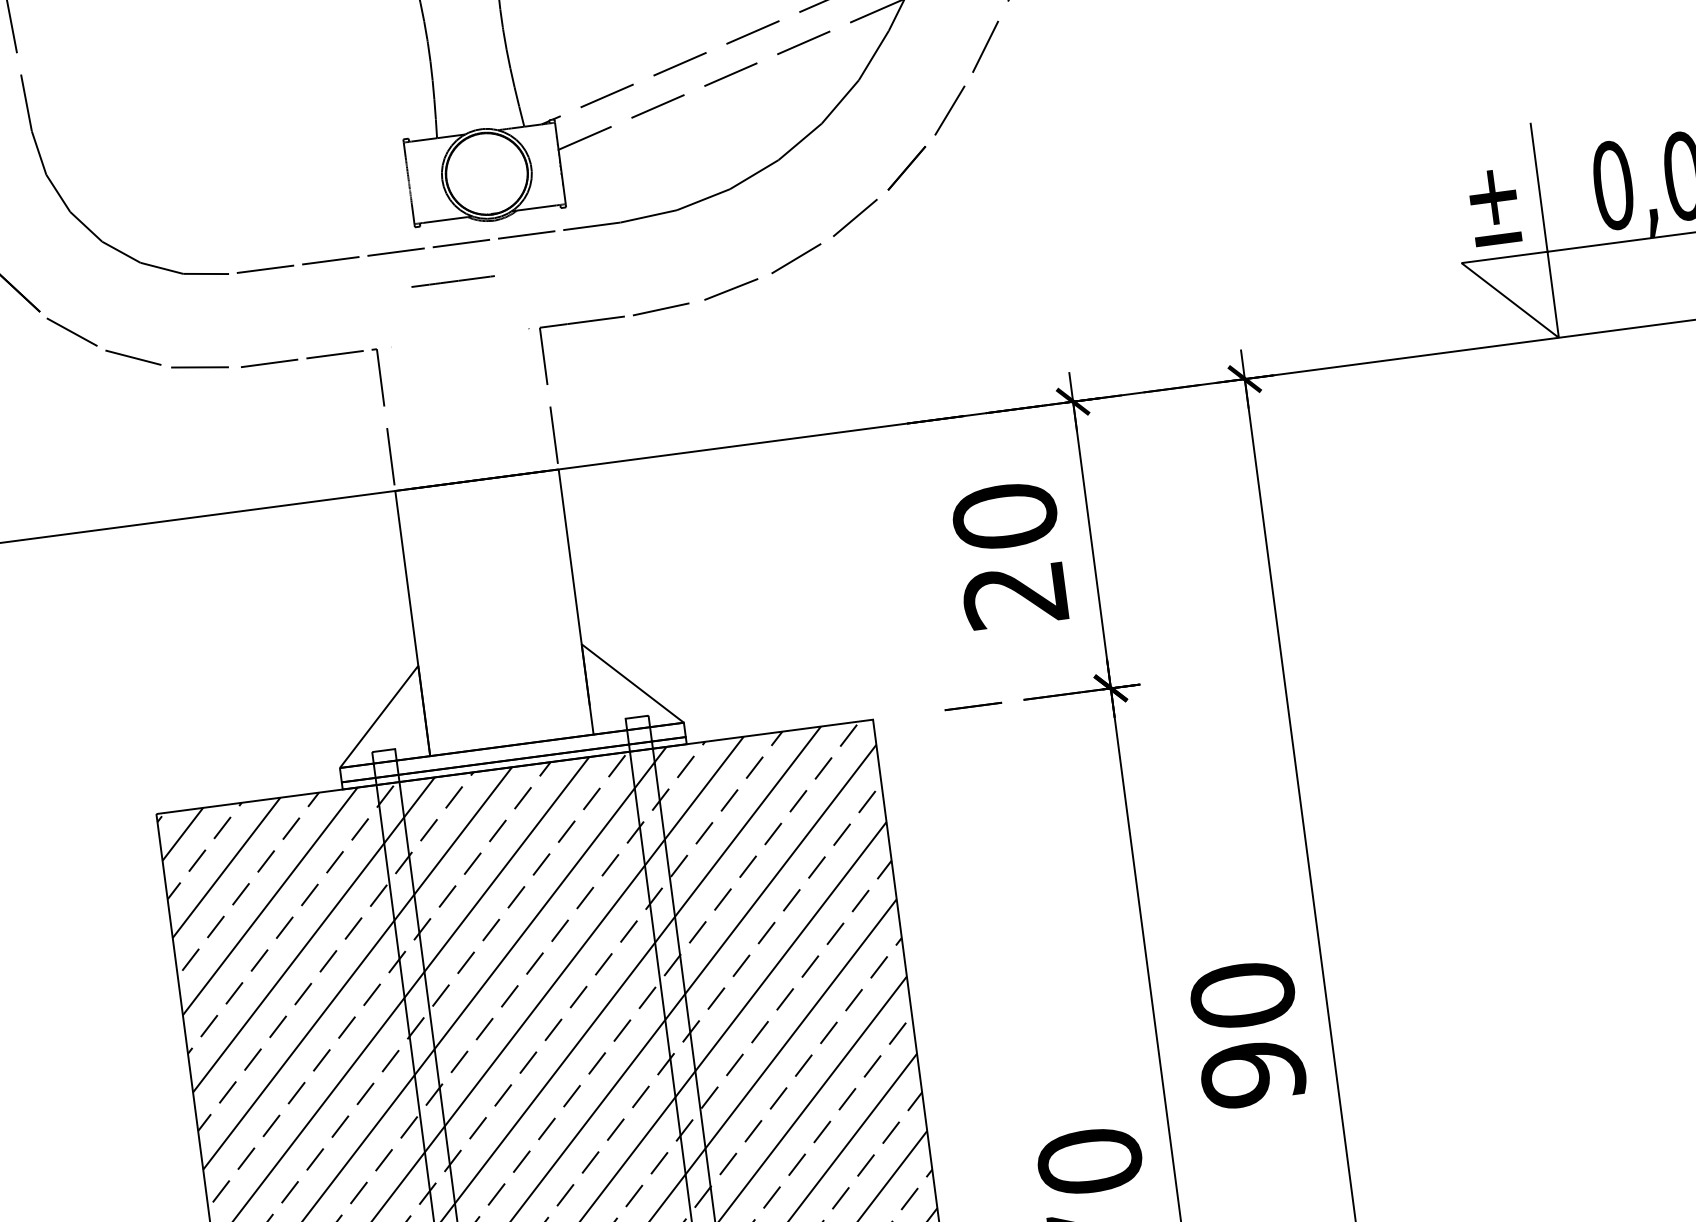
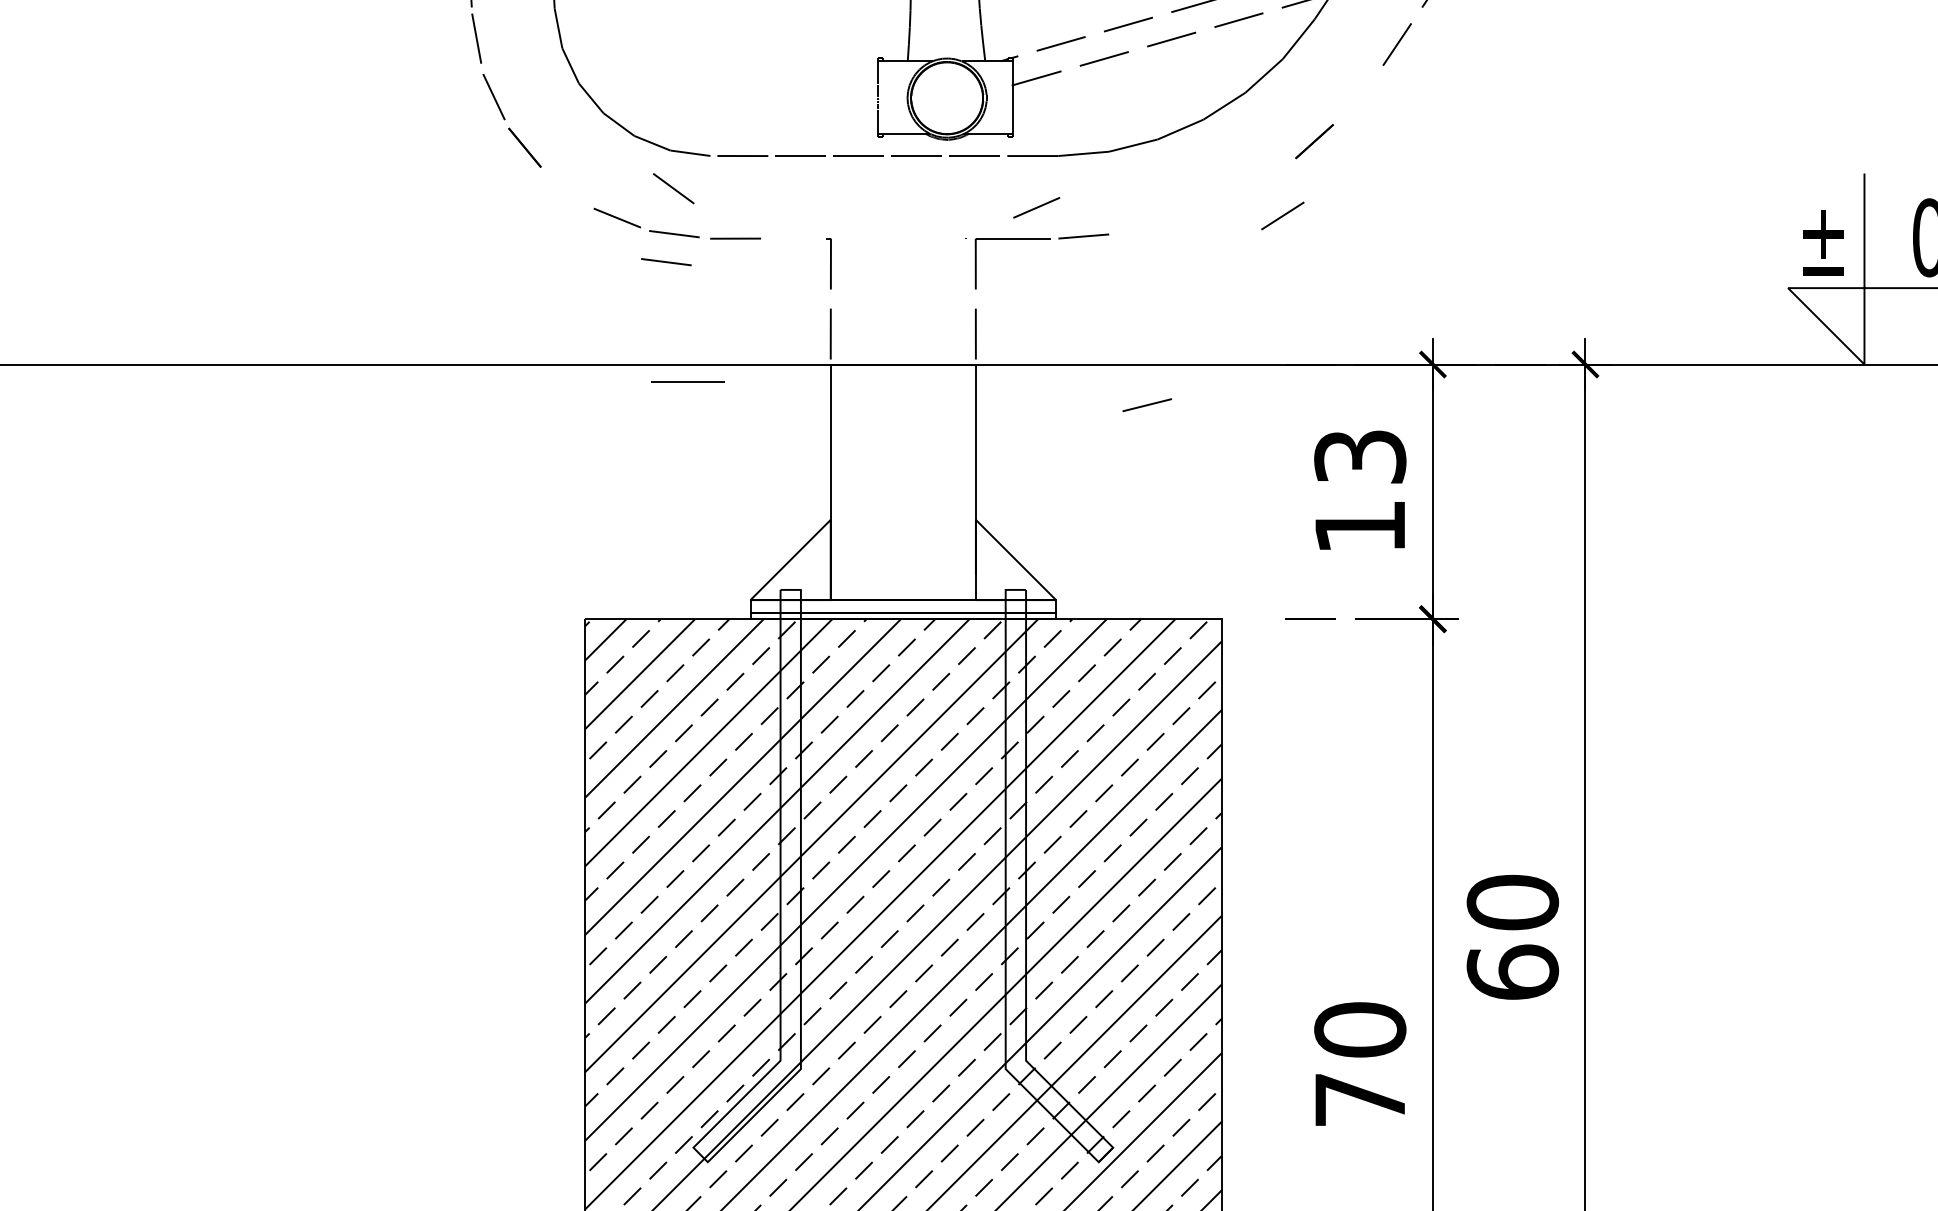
line: (949, 111) -> (1358, 96), removed
line: (854, 217) -> (1282, 215), moved
line: (796, 258) -> (1036, 207), moved
line: (452, 280) -> (687, 381), moved
line: (731, 289) -> (1147, 405), moved
line: (71, 331) -> (673, 188), moved
line: (334, 354) -> (793, 238), removed
line: (195, 400) -> (666, 262), added
text: (1010, 555) -> (1360, 491), 20 -> 13
text: (1252, 1074) -> (1512, 972), 90 -> 60

